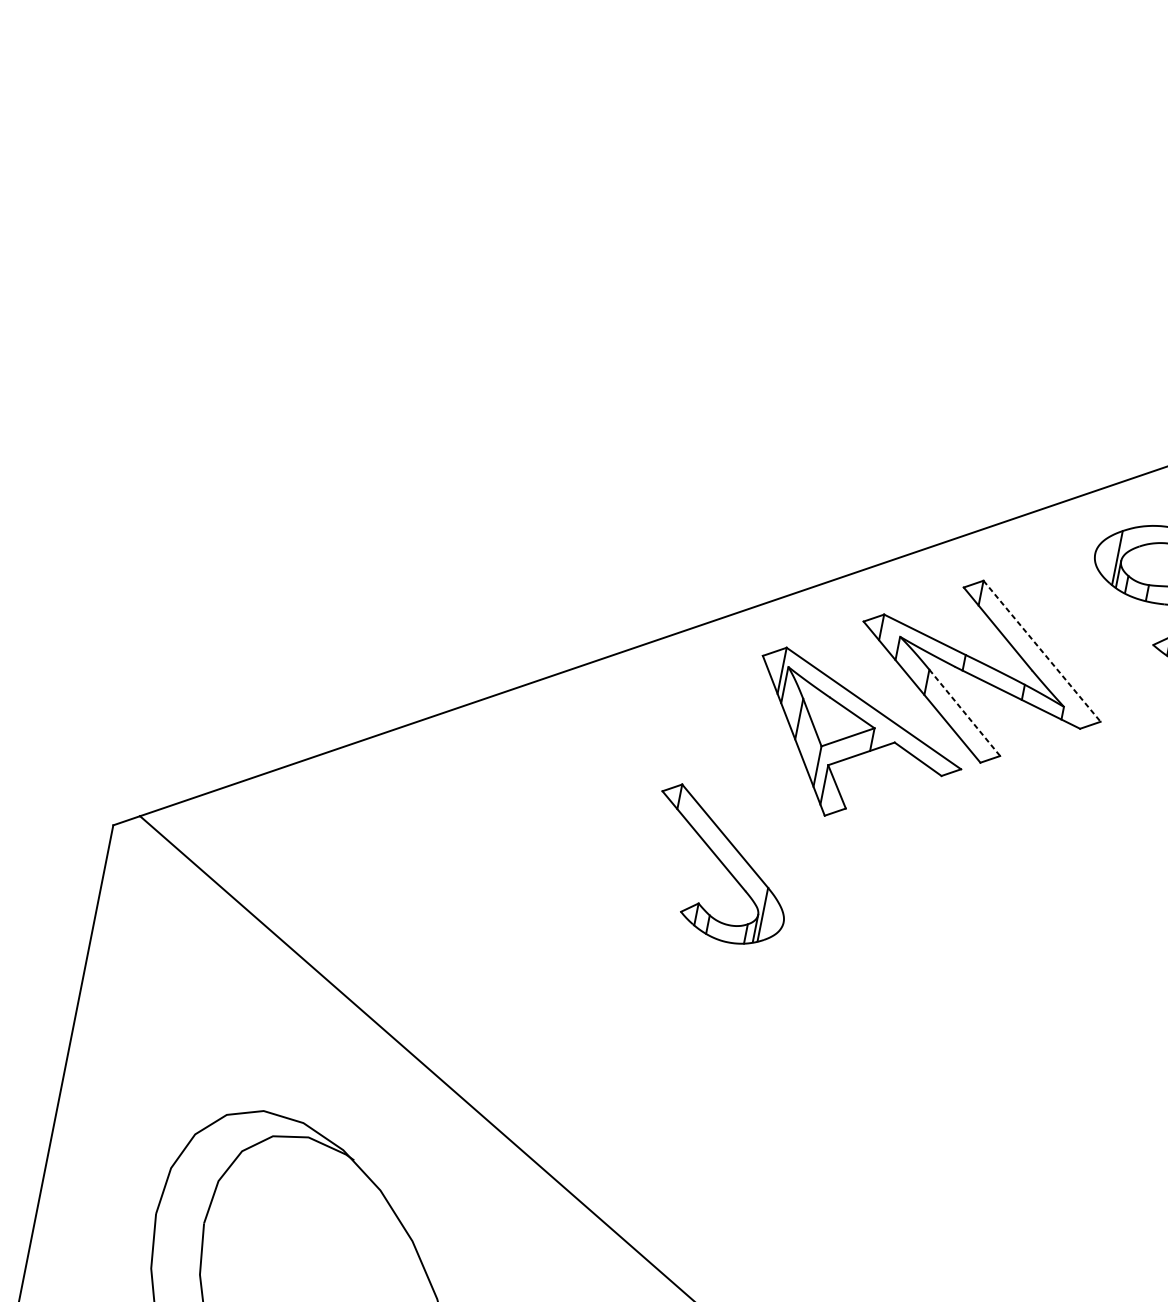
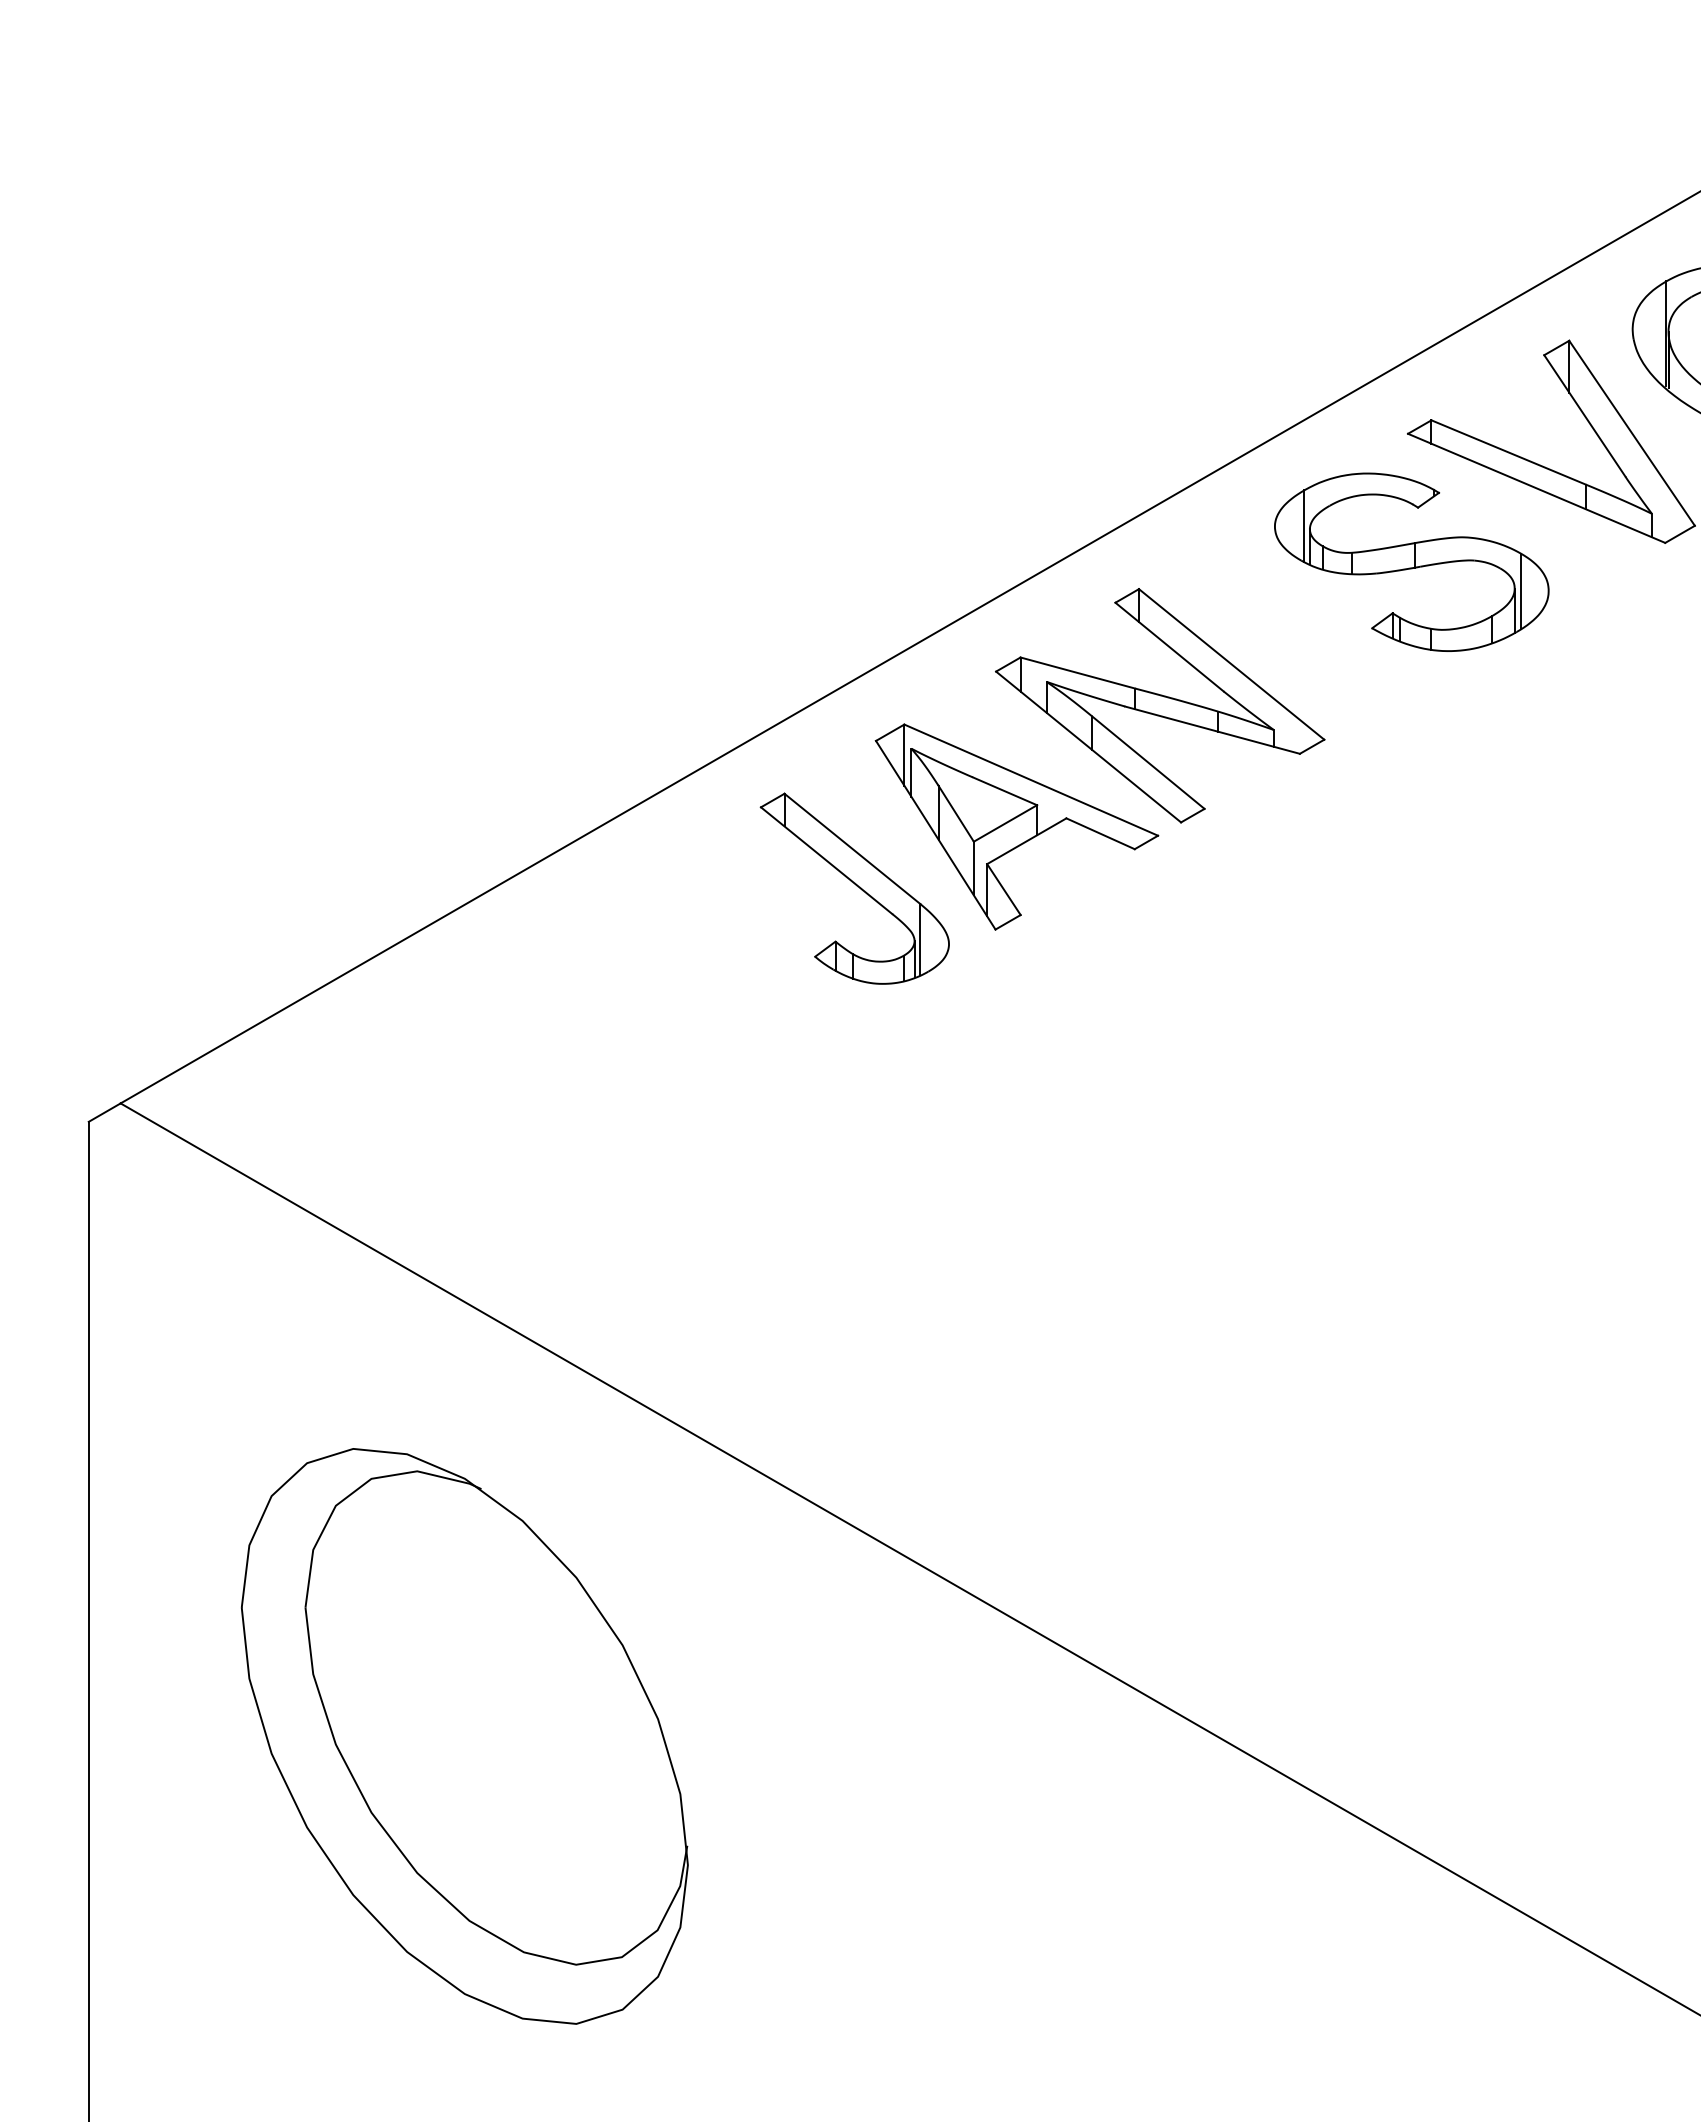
line: (1042, 651) -> (1232, 664), dashed -> solid
line: (964, 712) -> (1148, 762), dashed -> solid
part: (720, 866) -> (854, 888), moved

